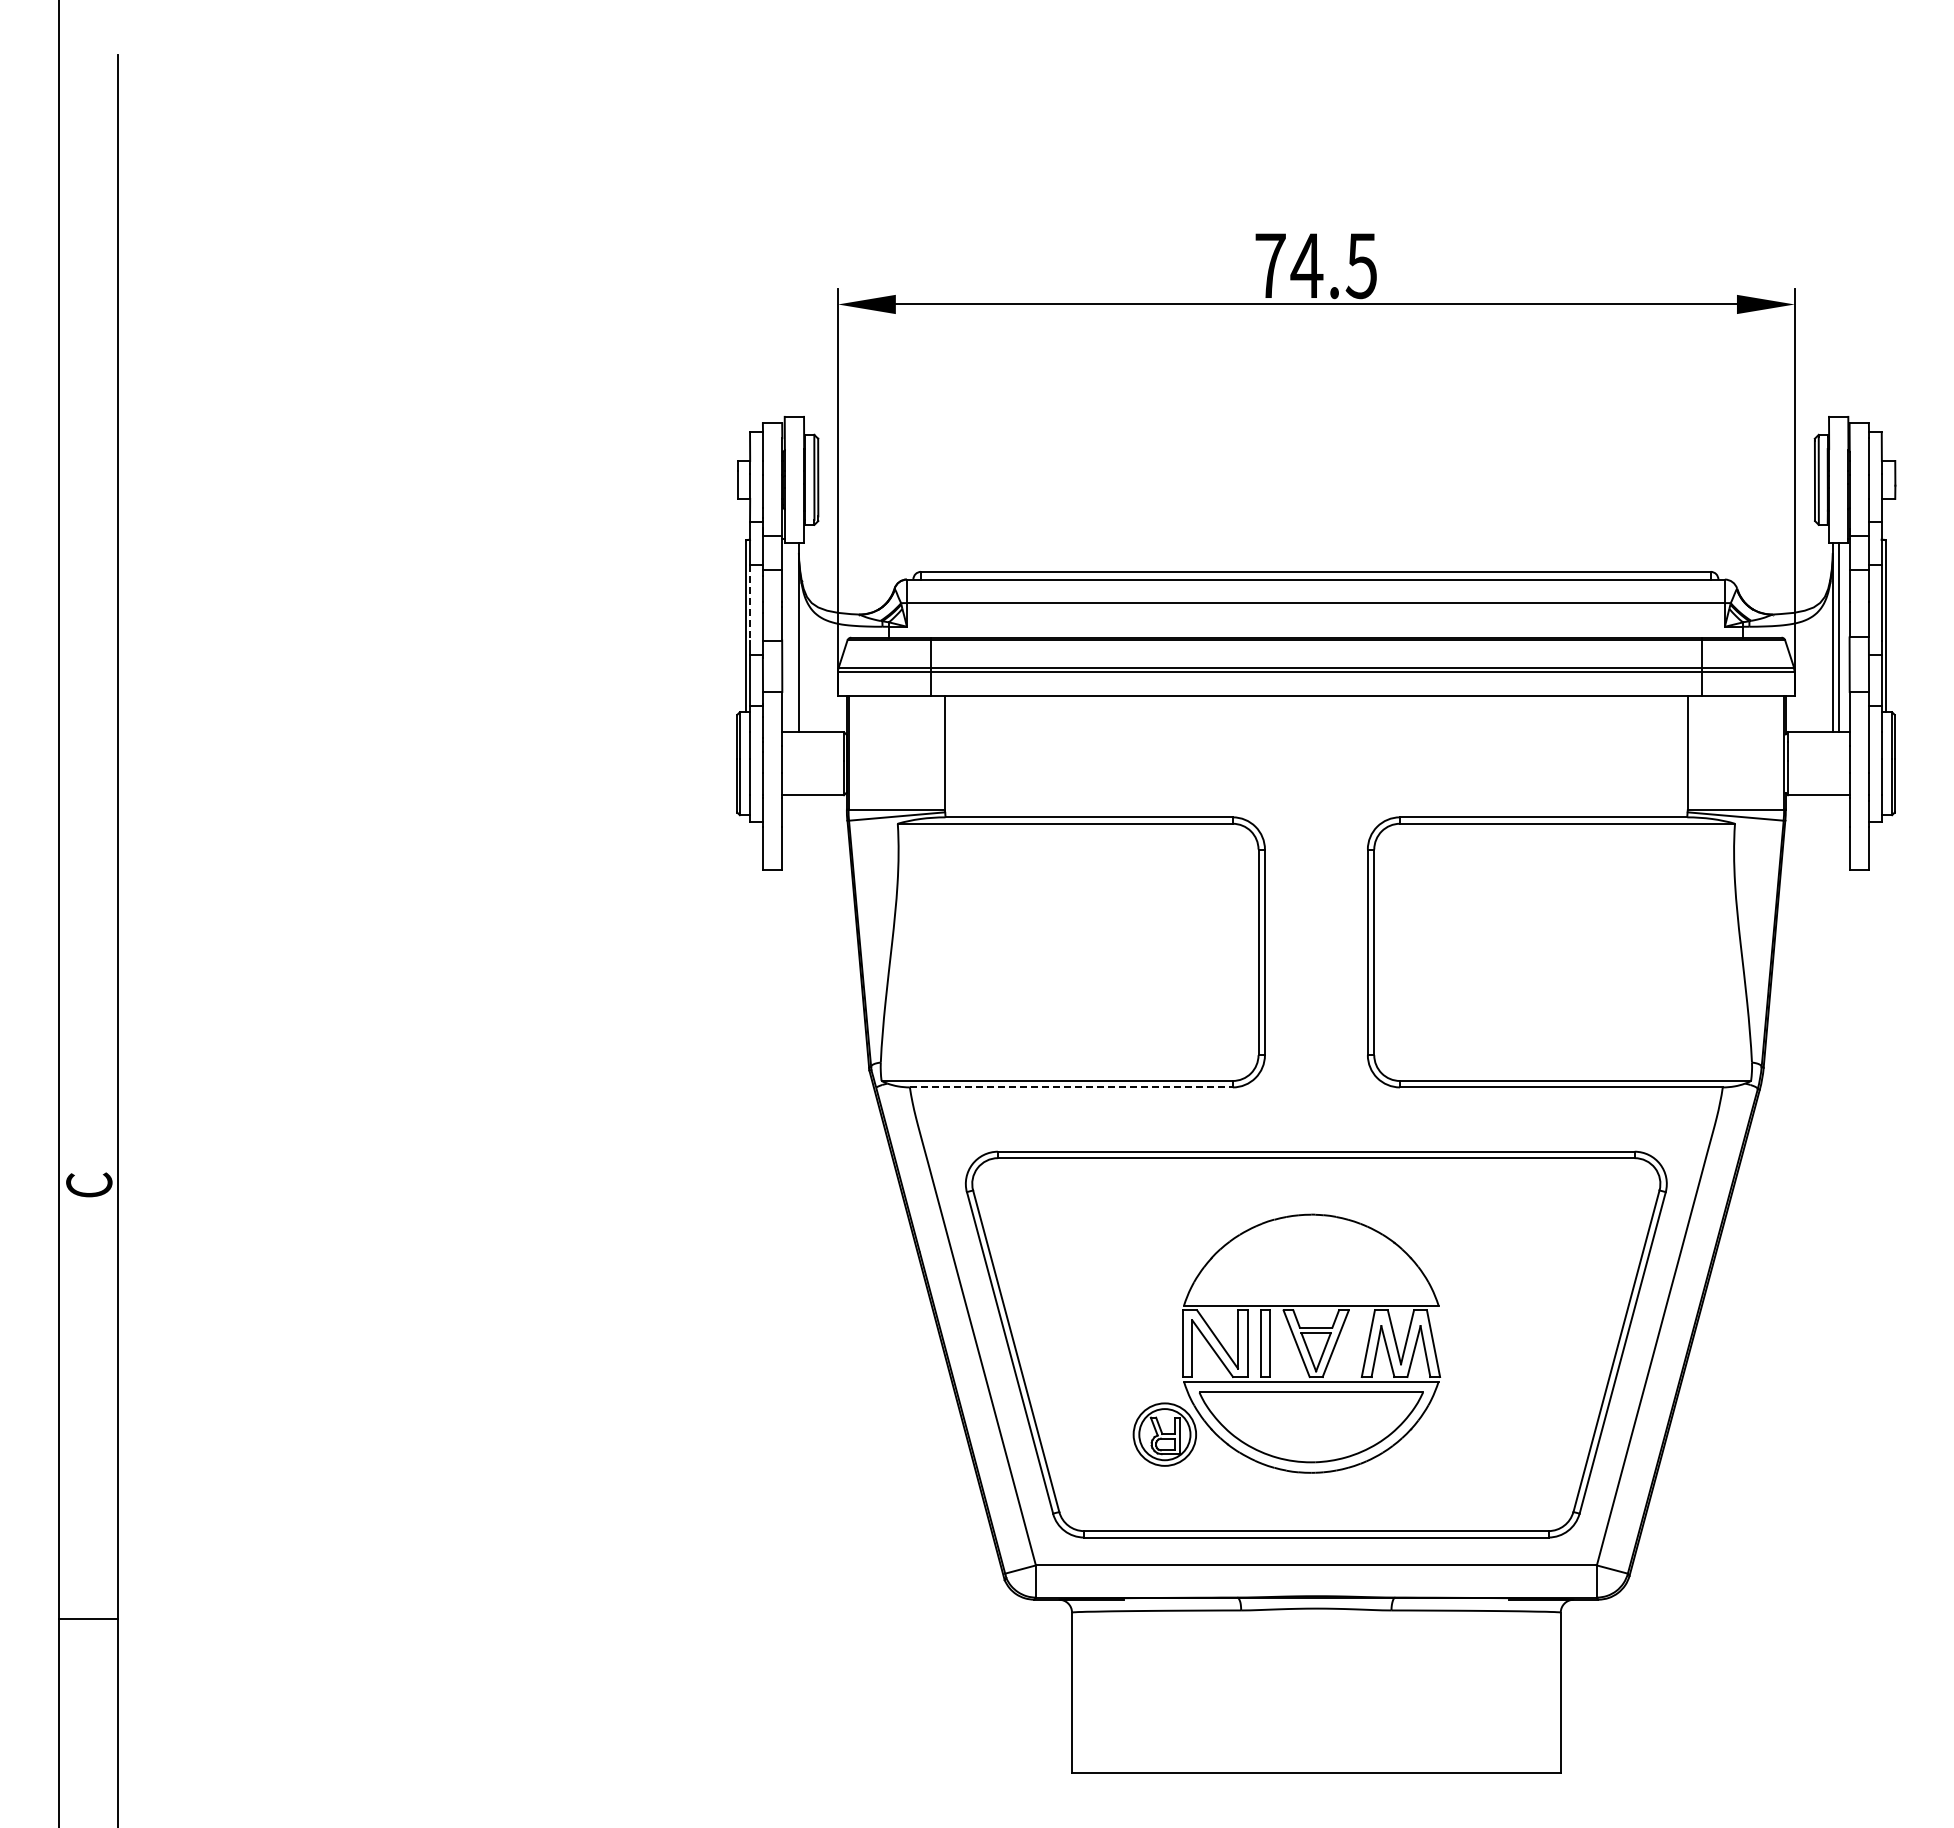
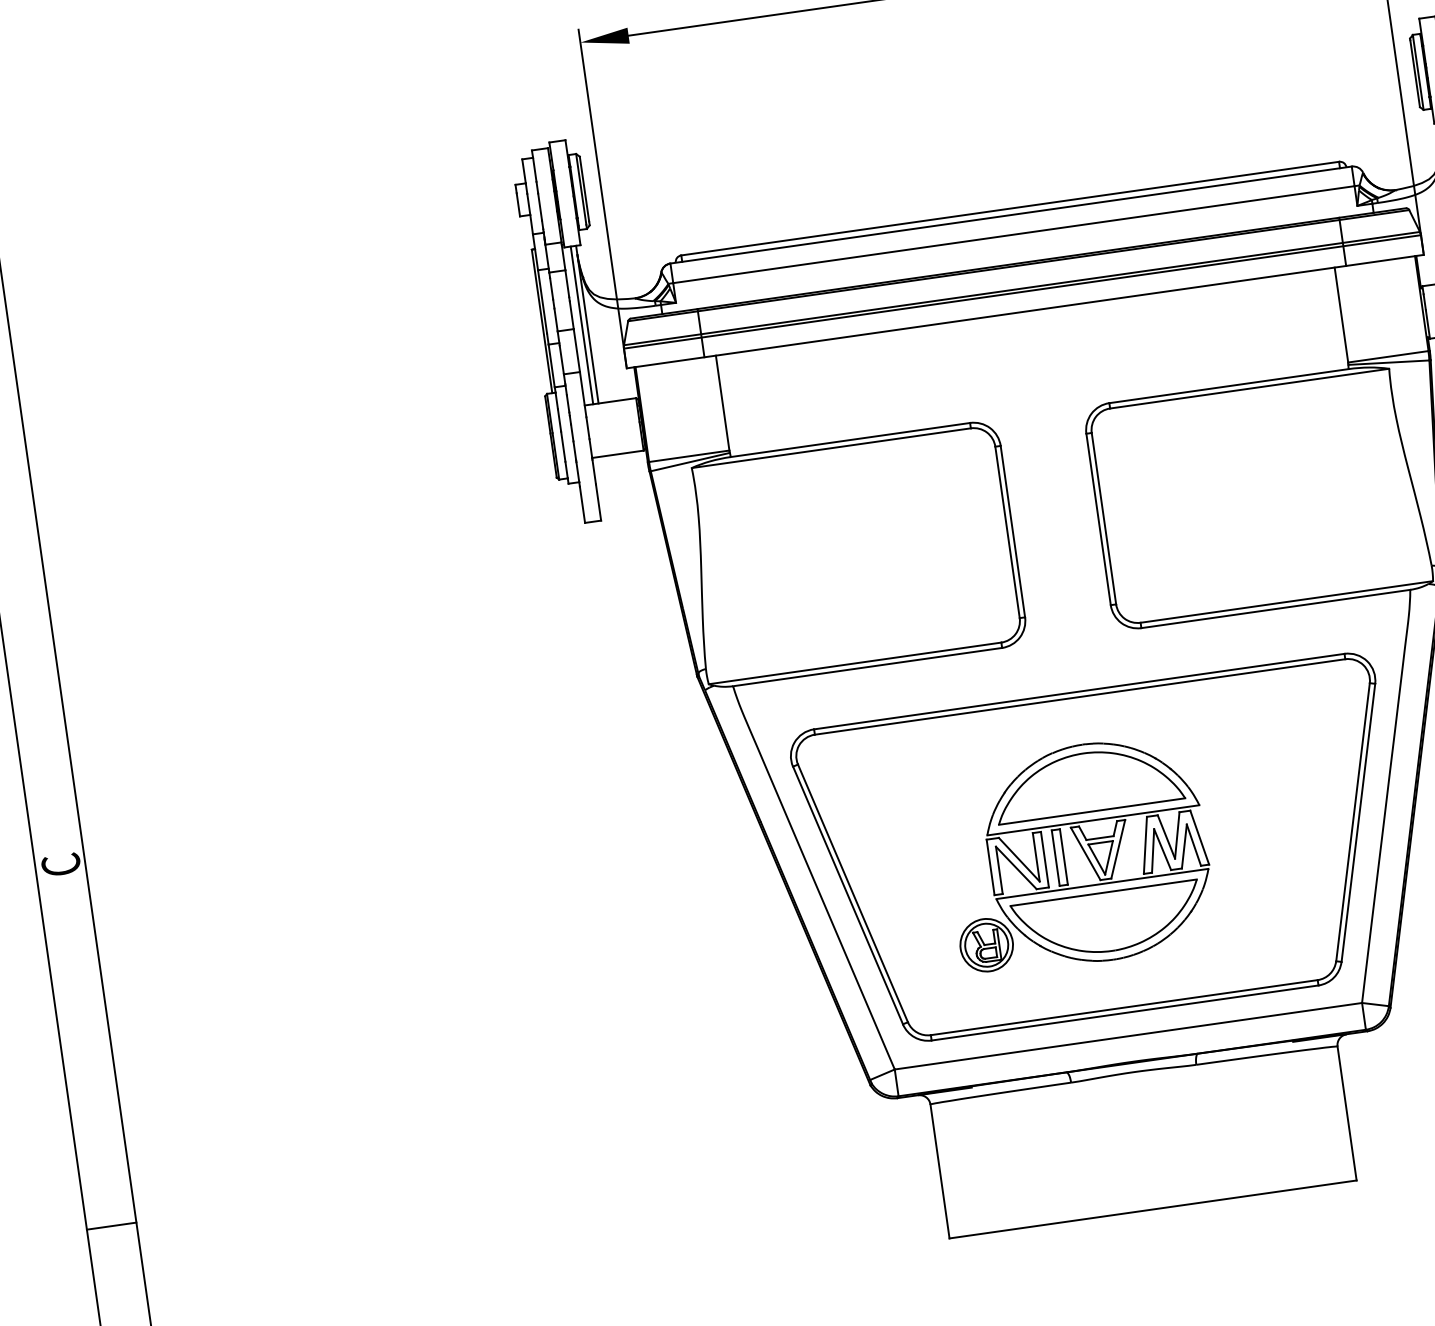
line: (750, 603) -> (542, 302), dashed -> solid
line: (792, 637) -> (582, 325), added
line: (1071, 1087) -> (867, 667), dashed -> solid
part: (1310, 1259) -> (1087, 782), added

